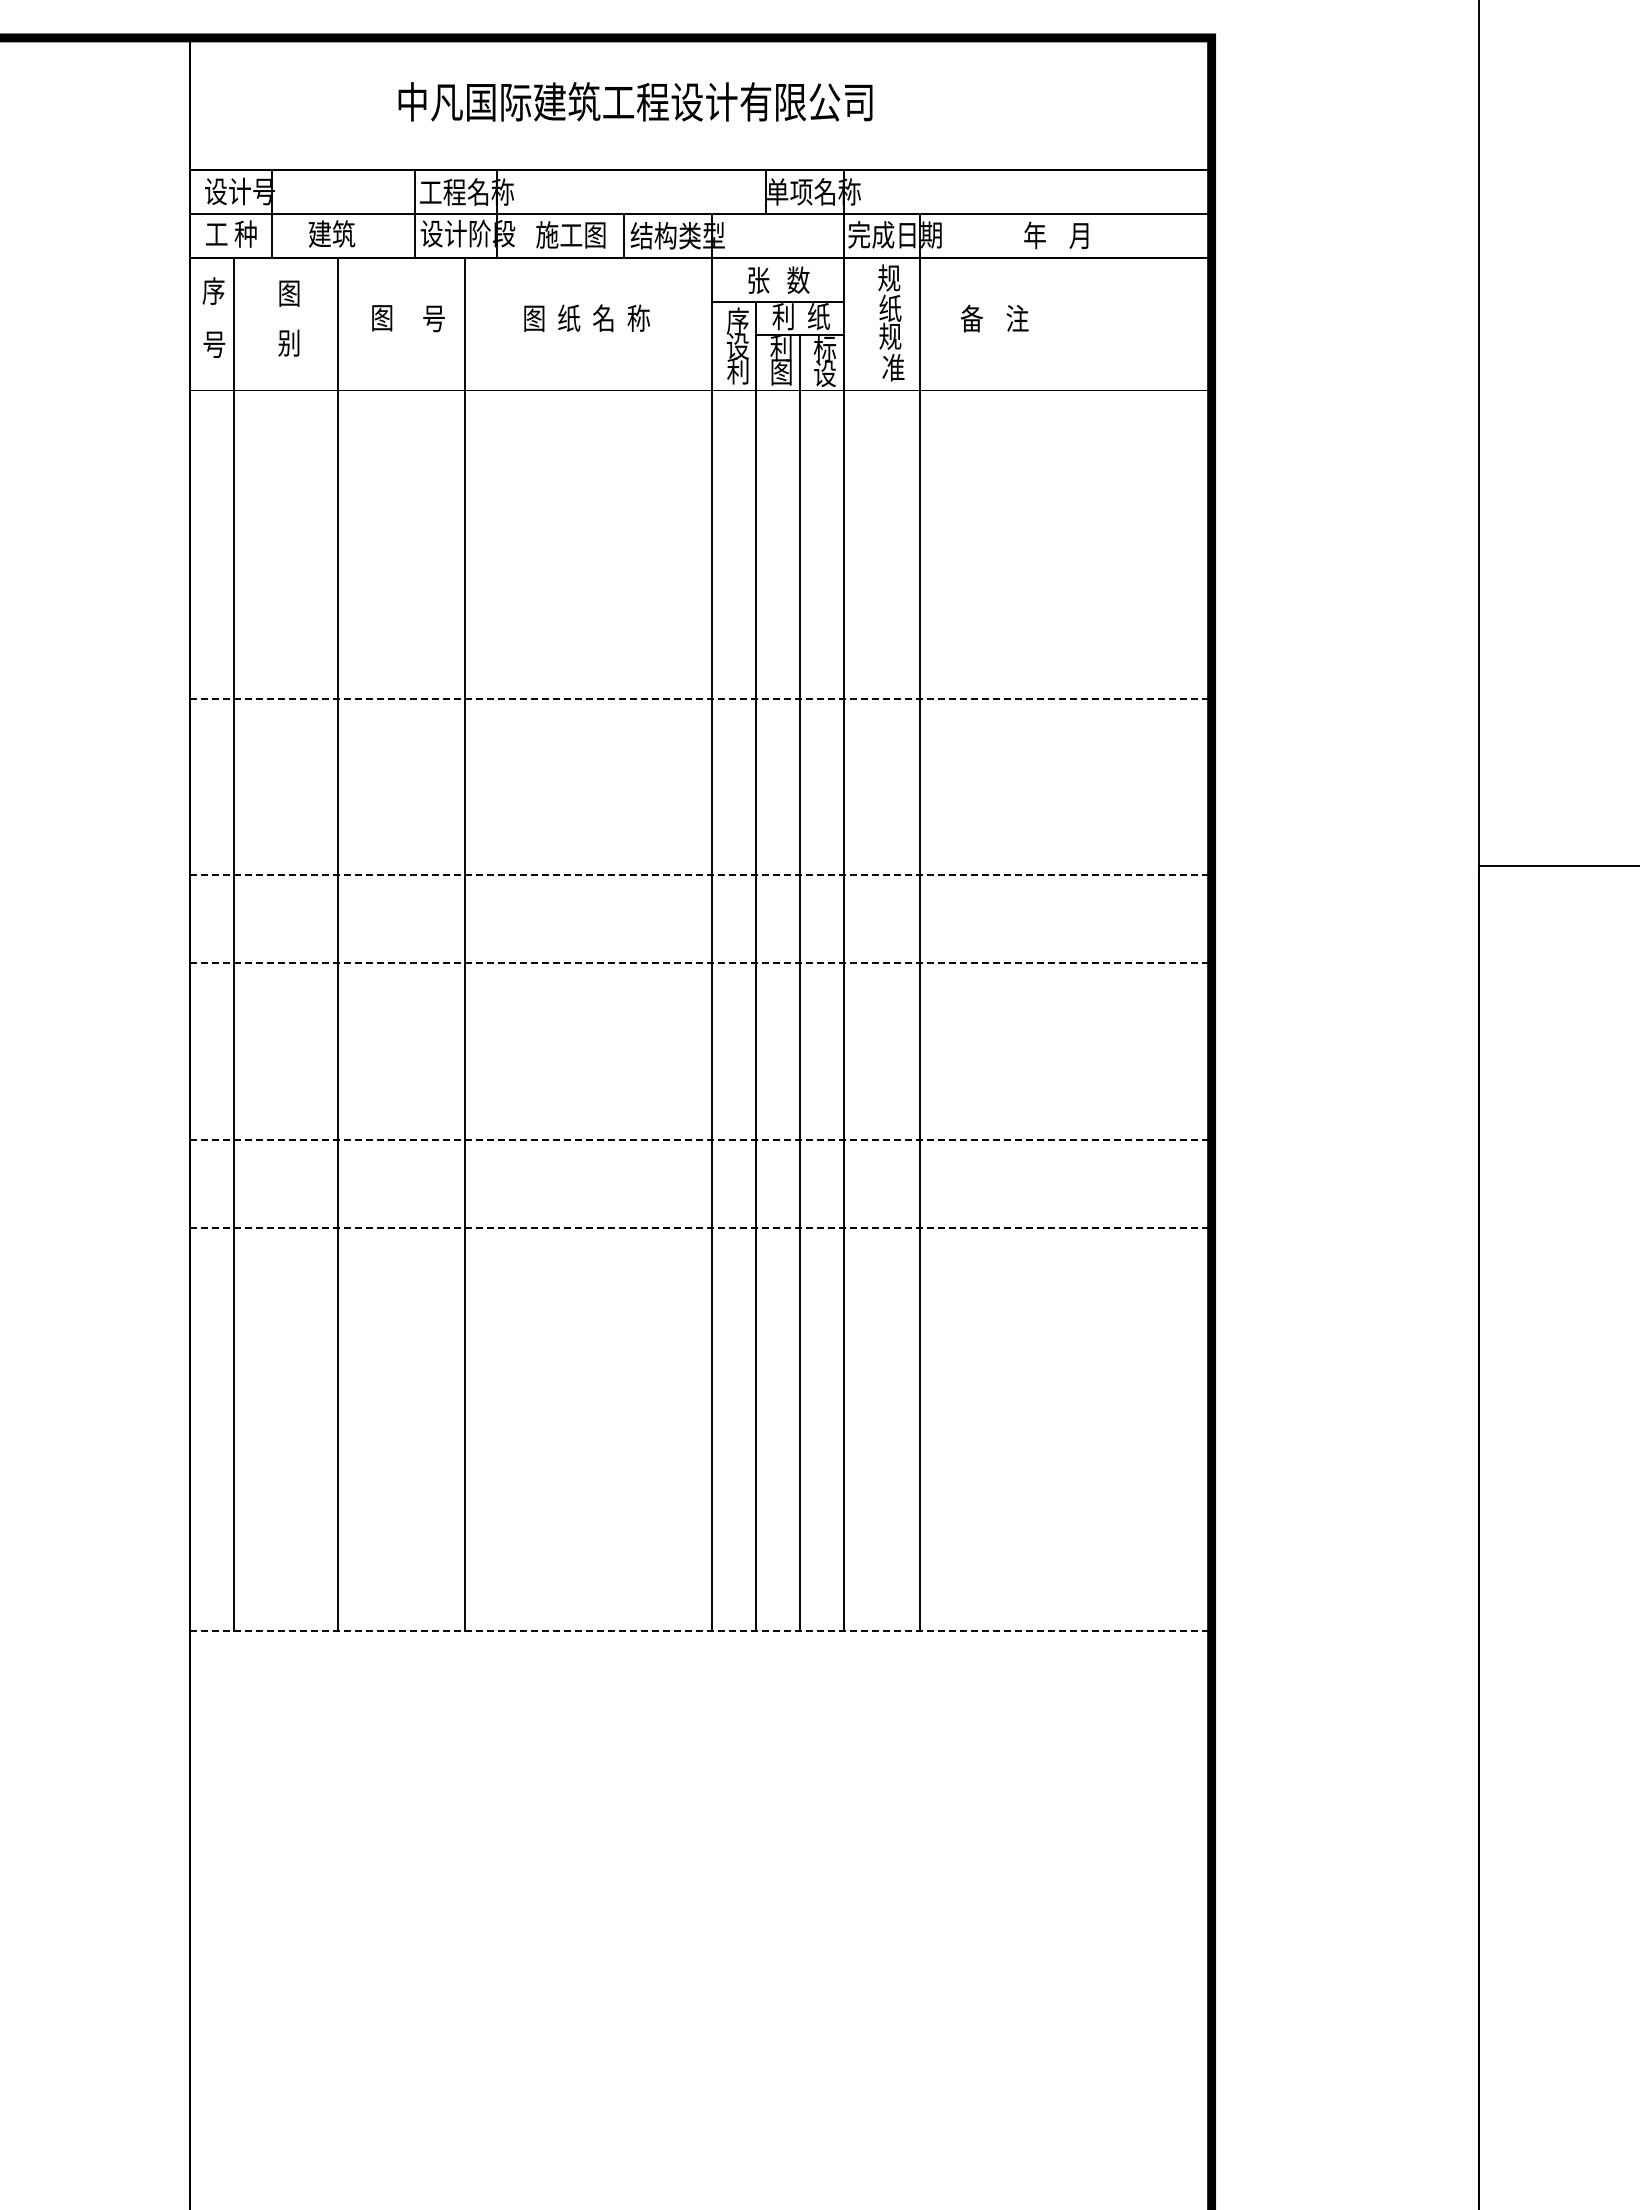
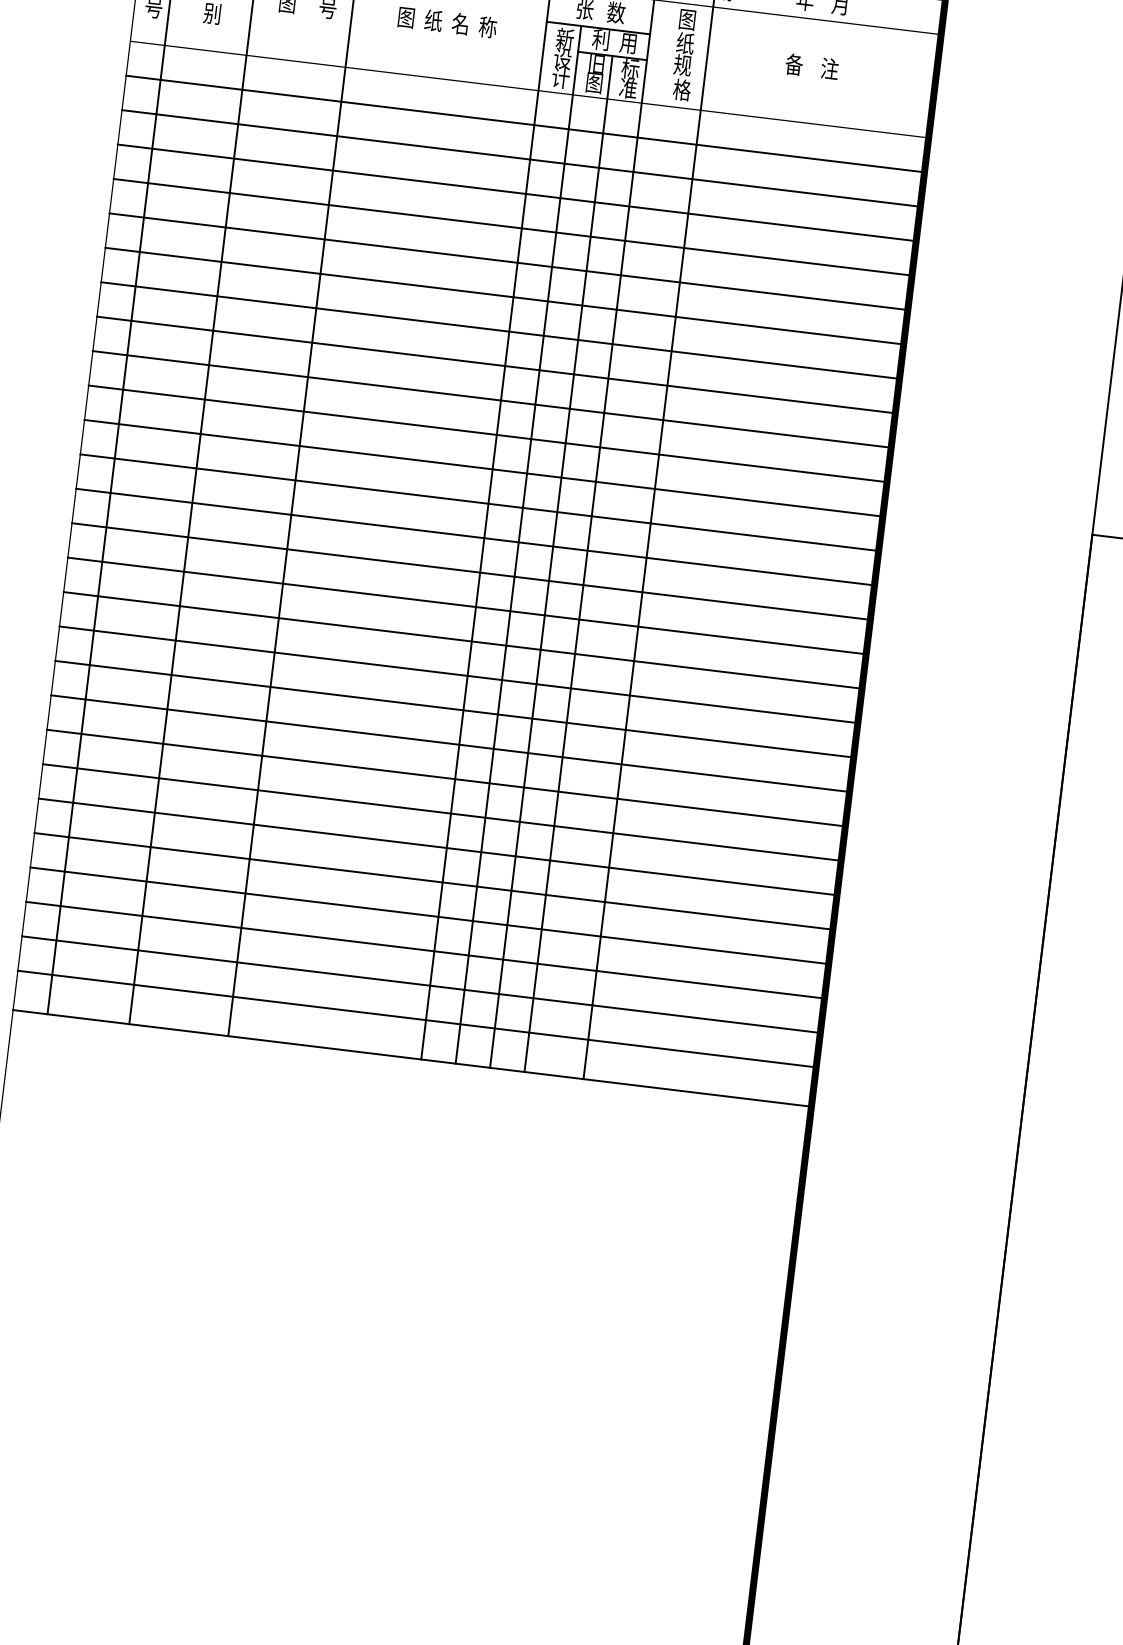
text: (889, 277) -> (687, 19), 规 -> 图
text: (818, 316) -> (628, 42), 纸 -> 用
text: (994, 318) -> (811, 66), moved
text: (737, 321) -> (564, 39), 序 -> 新
text: (780, 348) -> (595, 64), 利 -> 旧
text: (893, 367) -> (682, 89), 准 -> 格
text: (738, 370) -> (560, 77), 利 -> 计
text: (825, 373) -> (628, 88), 设 -> 准
line: (700, 434) -> (525, 123), added
line: (700, 478) -> (521, 158), added
line: (700, 522) -> (516, 192), added
line: (700, 566) -> (512, 227), added
line: (700, 610) -> (508, 261), added
line: (700, 654) -> (504, 295), added
line: (700, 698) -> (500, 330), dashed -> solid
line: (700, 742) -> (496, 364), added
line: (700, 787) -> (491, 399), added
line: (700, 831) -> (487, 434), added
line: (700, 875) -> (483, 468), dashed -> solid
line: (700, 919) -> (479, 502), added
line: (700, 963) -> (475, 537), dashed -> solid
line: (700, 1007) -> (471, 571), added
line: (700, 1051) -> (466, 605), added
line: (700, 1095) -> (462, 640), added
line: (700, 1139) -> (458, 674), dashed -> solid
line: (700, 1183) -> (454, 709), added
line: (700, 1227) -> (450, 743), dashed -> solid
line: (700, 1271) -> (446, 777), added
line: (700, 1315) -> (441, 812), added
line: (700, 1359) -> (437, 846), added
line: (700, 1403) -> (433, 880), added
line: (700, 1448) -> (429, 916), added
line: (700, 1492) -> (425, 950), added
line: (700, 1536) -> (421, 984), added
line: (700, 1580) -> (416, 1019), added
line: (700, 1630) -> (412, 1058), dashed -> solid

